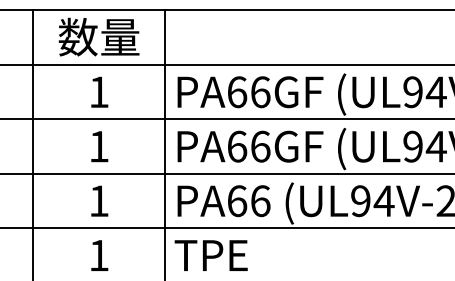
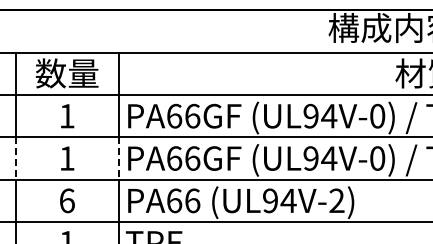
line: (32, 146) -> (15, 158), solid -> dashed
line: (165, 146) -> (118, 158), solid -> dashed
text: (99, 200) -> (67, 200), 1 -> 6

